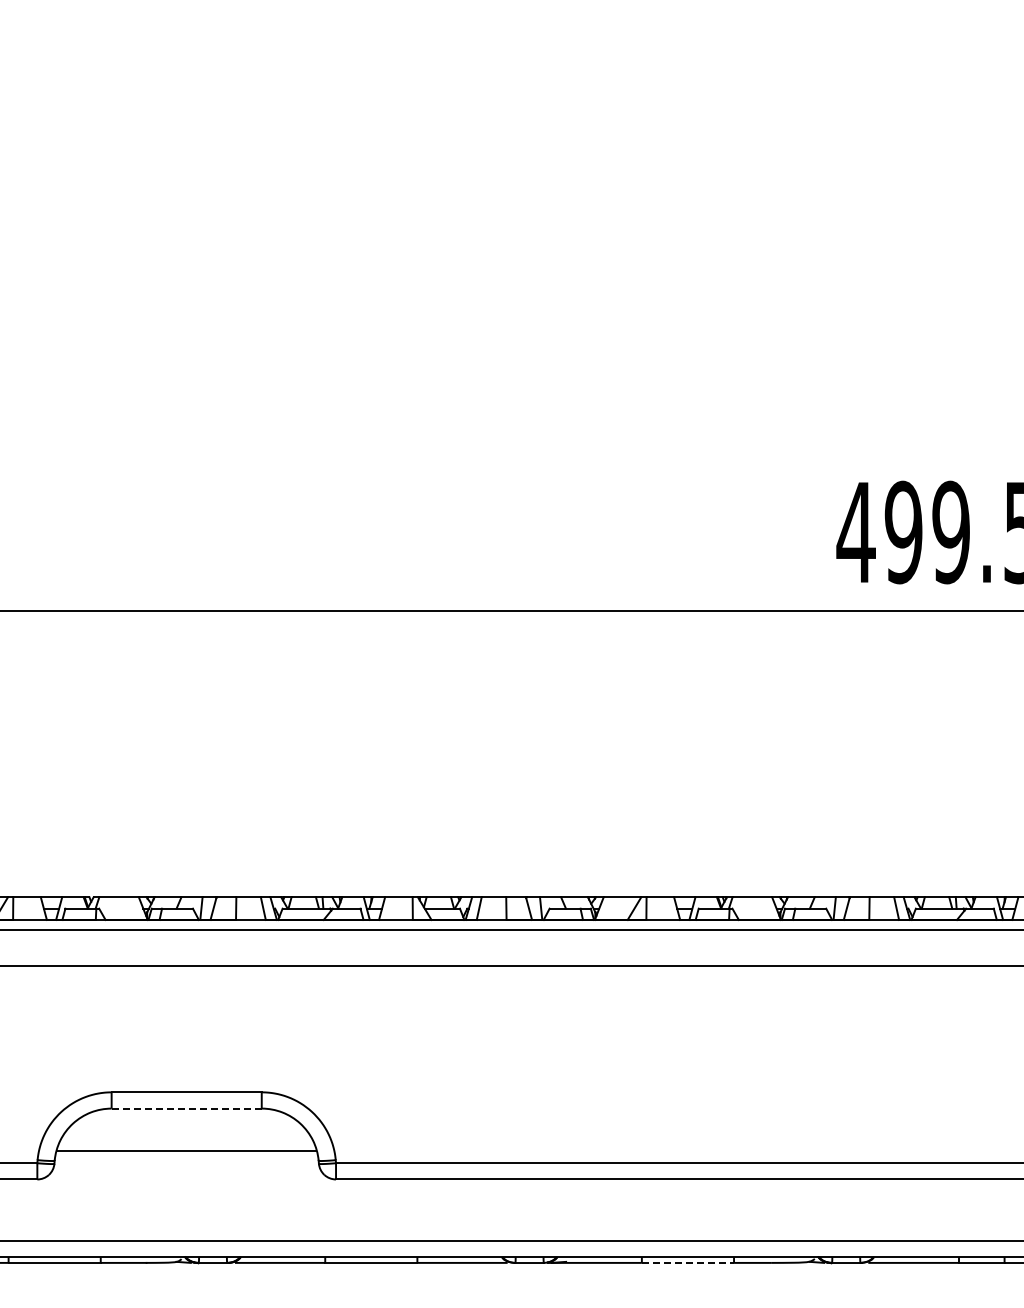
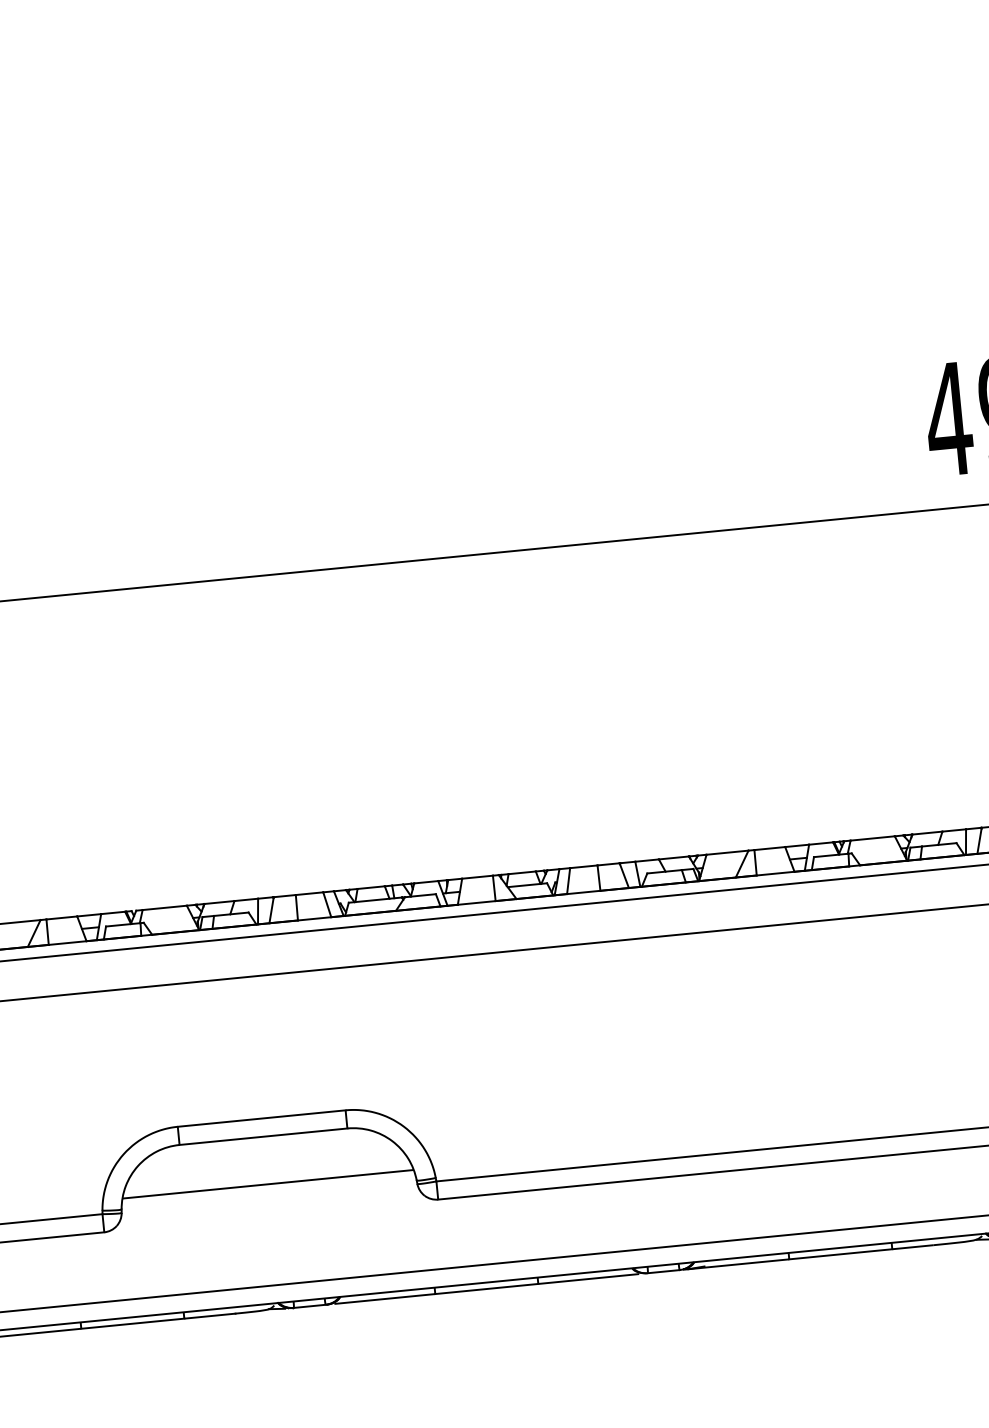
line: (186, 1108) -> (263, 1136), dashed -> solid
line: (688, 1262) -> (841, 1253), dashed -> solid

